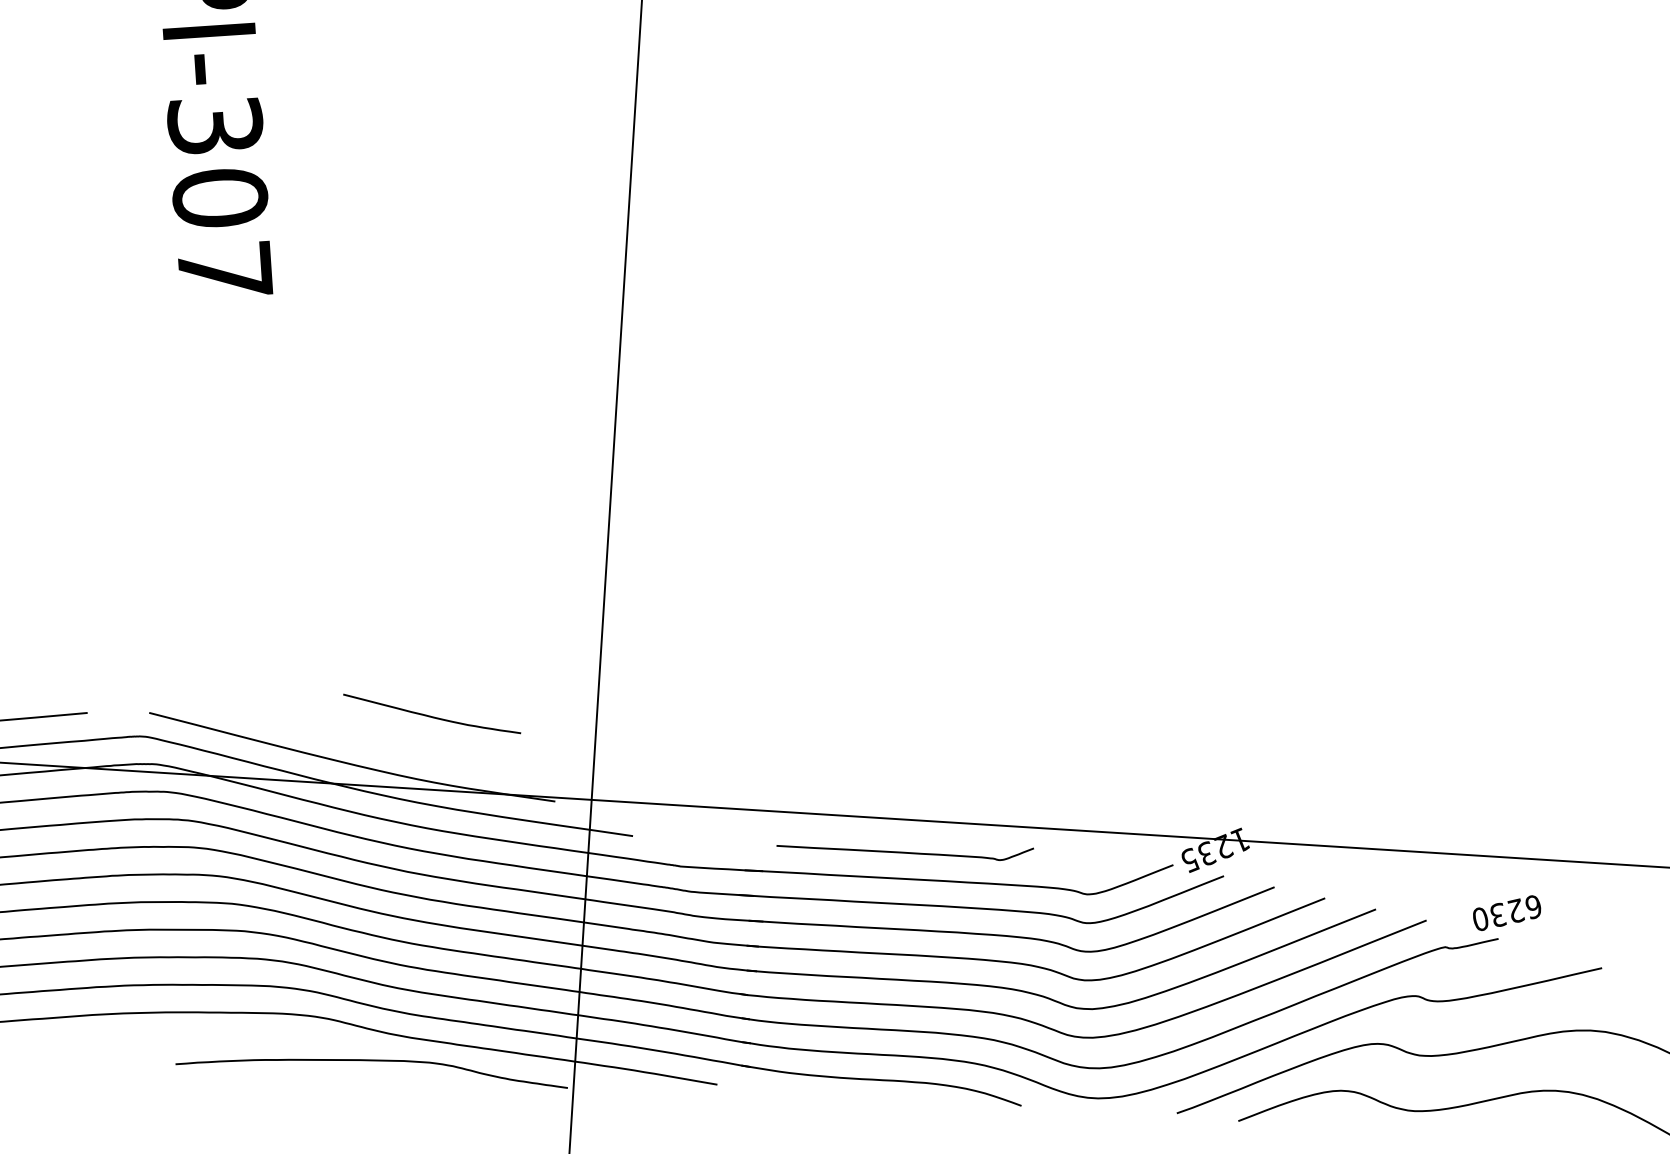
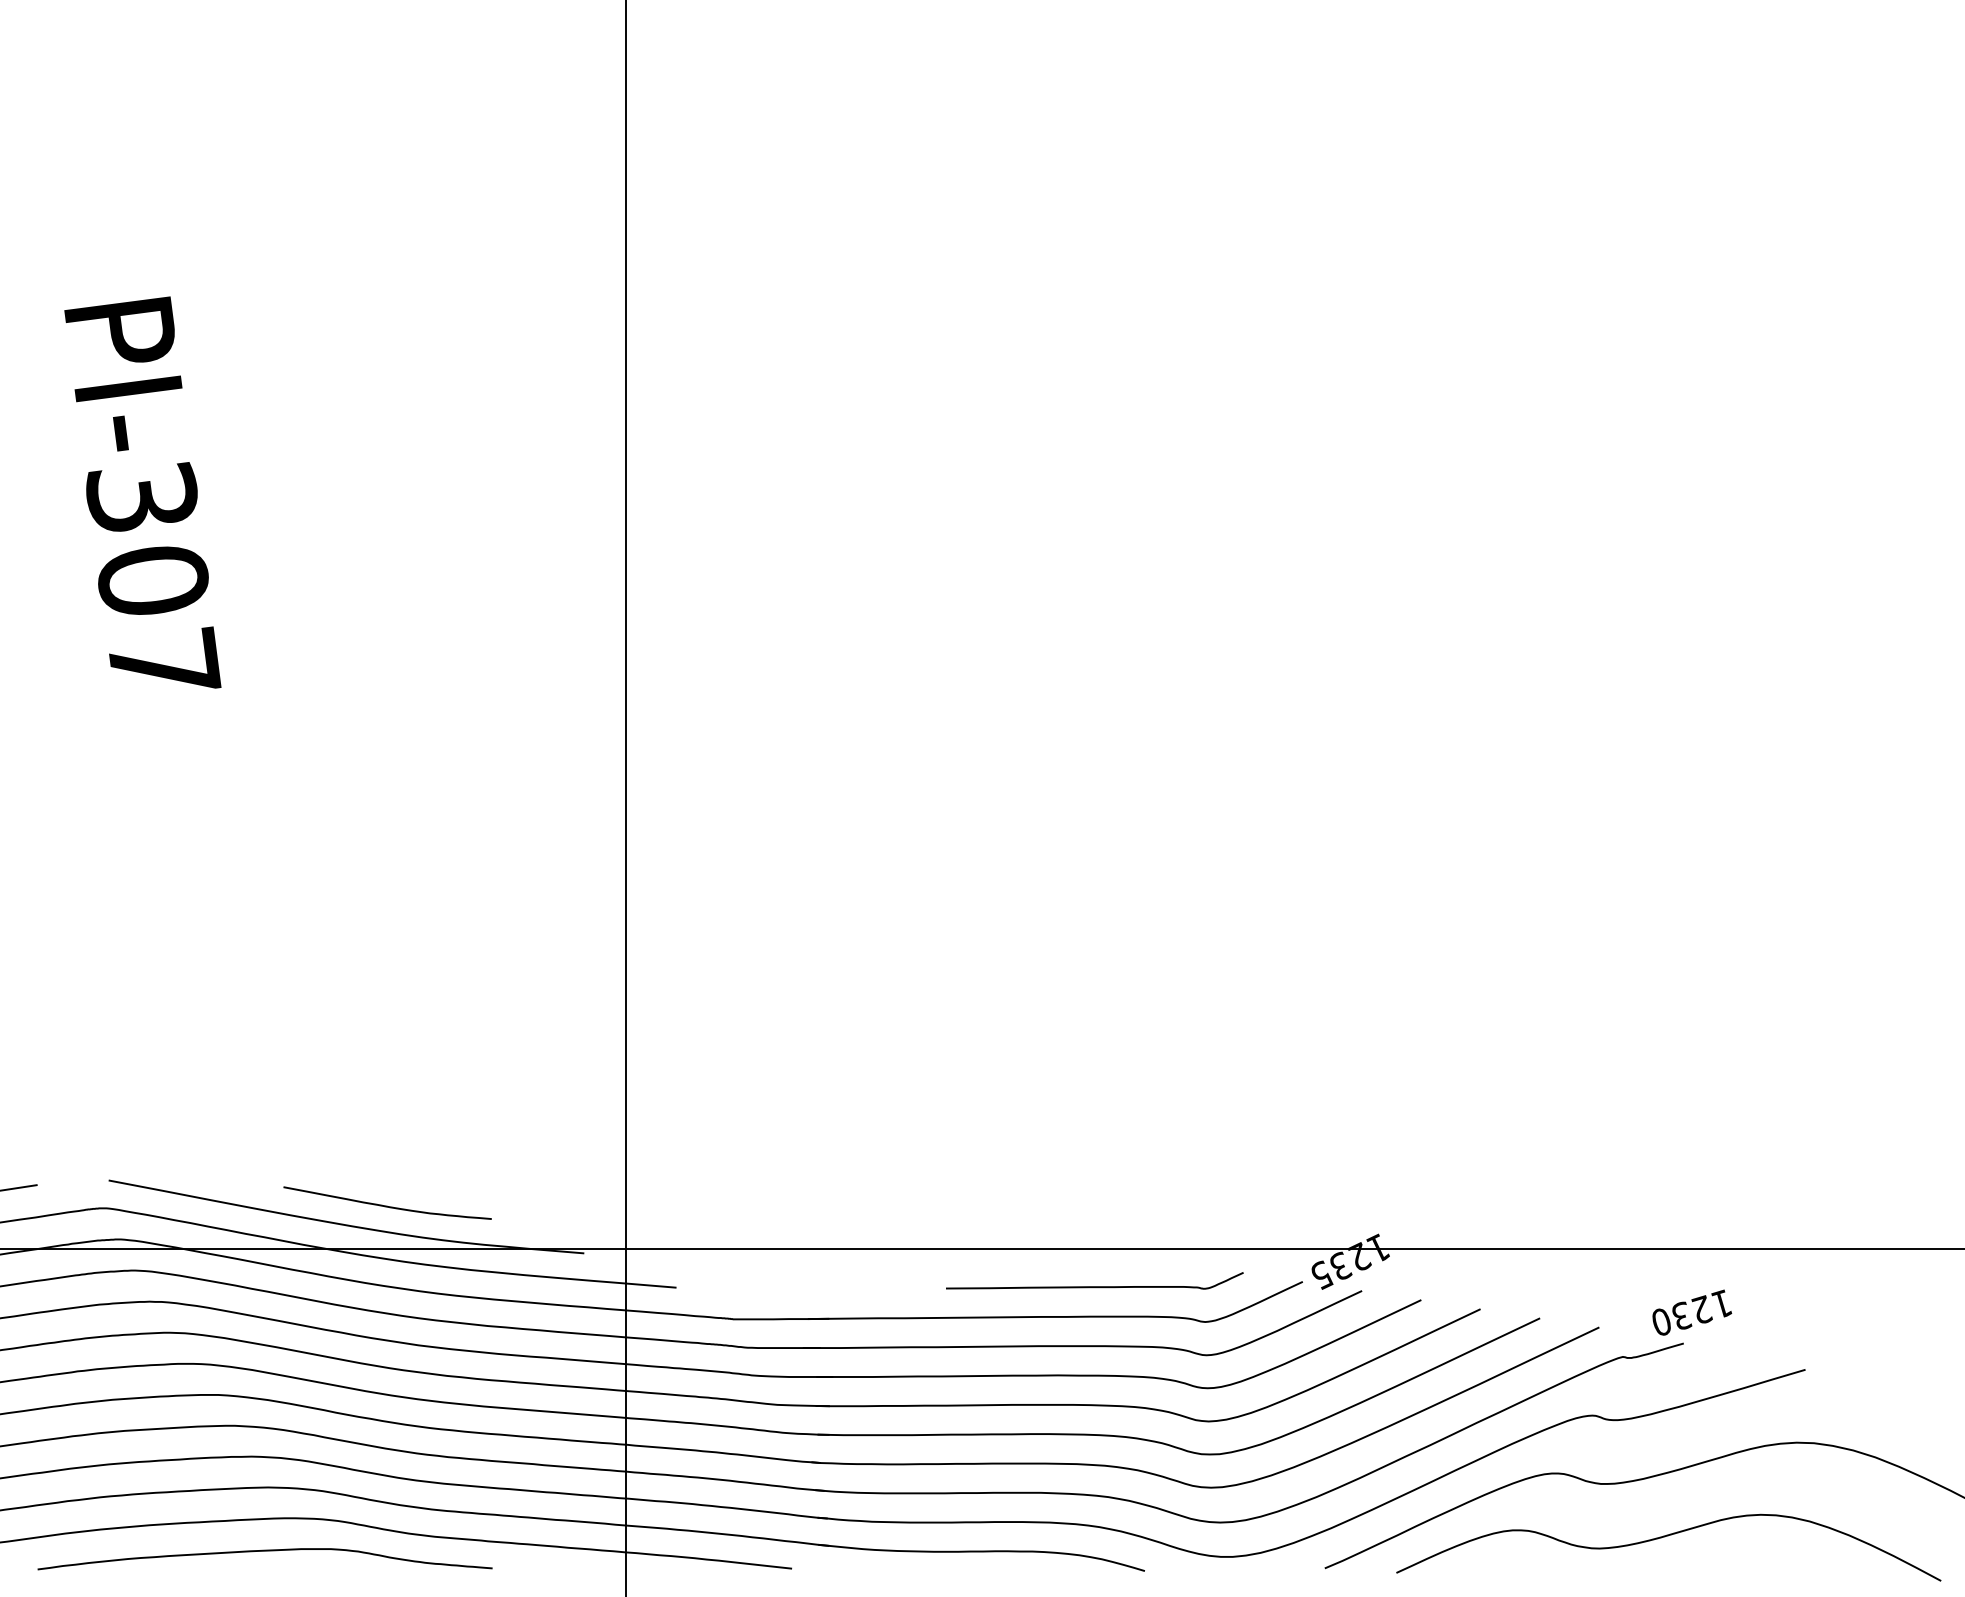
curve: (431, 715) -> (387, 1205), moved
curve: (904, 852) -> (1094, 1286), moved
text: (1533, 906) -> (1721, 1303), 6230 -> 1230
curve: (372, 1061) -> (264, 1551), moved

